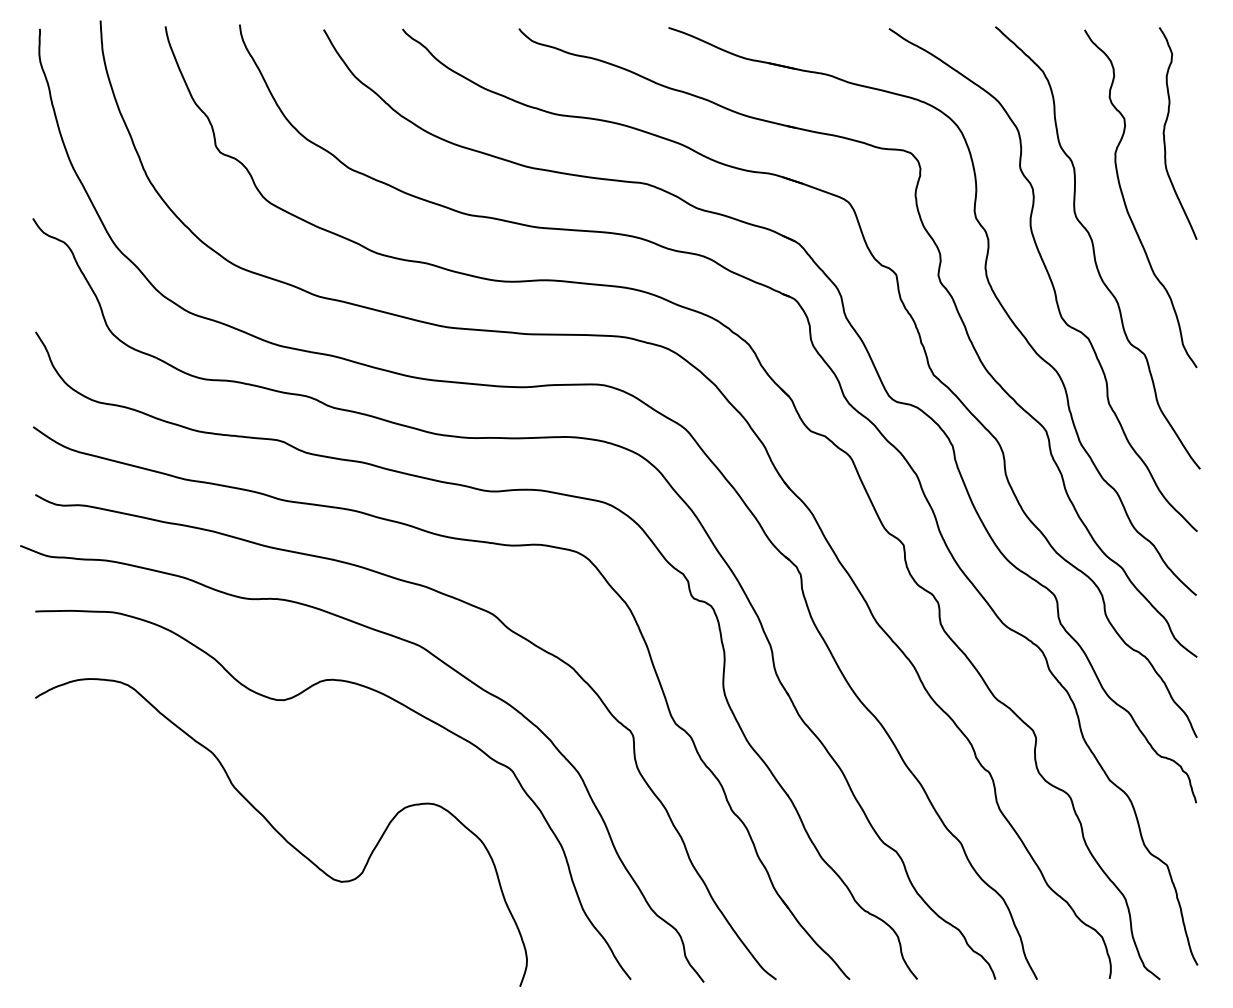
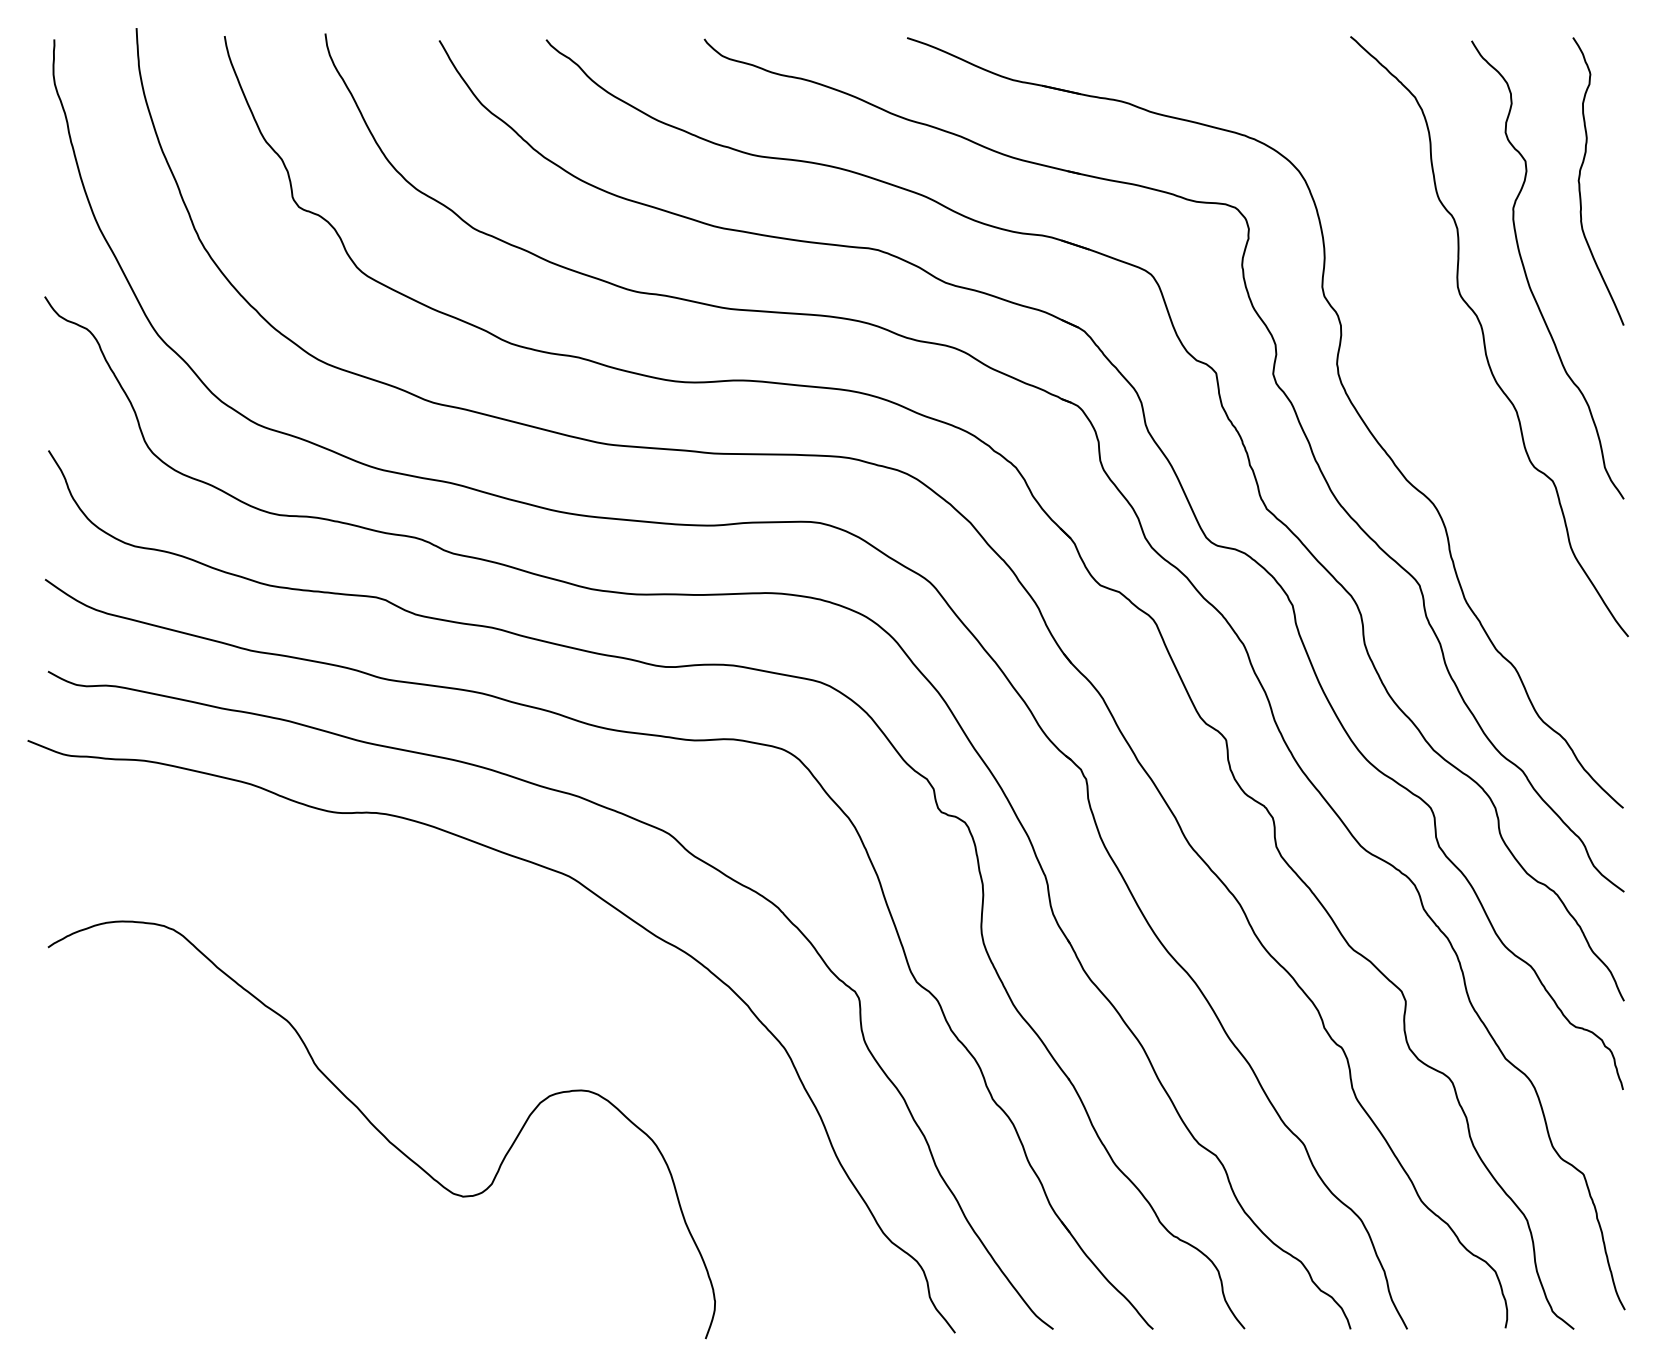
curve: (1049, 278) -> (1423, 377), removed
curve: (291, 698) -> (395, 948), removed

